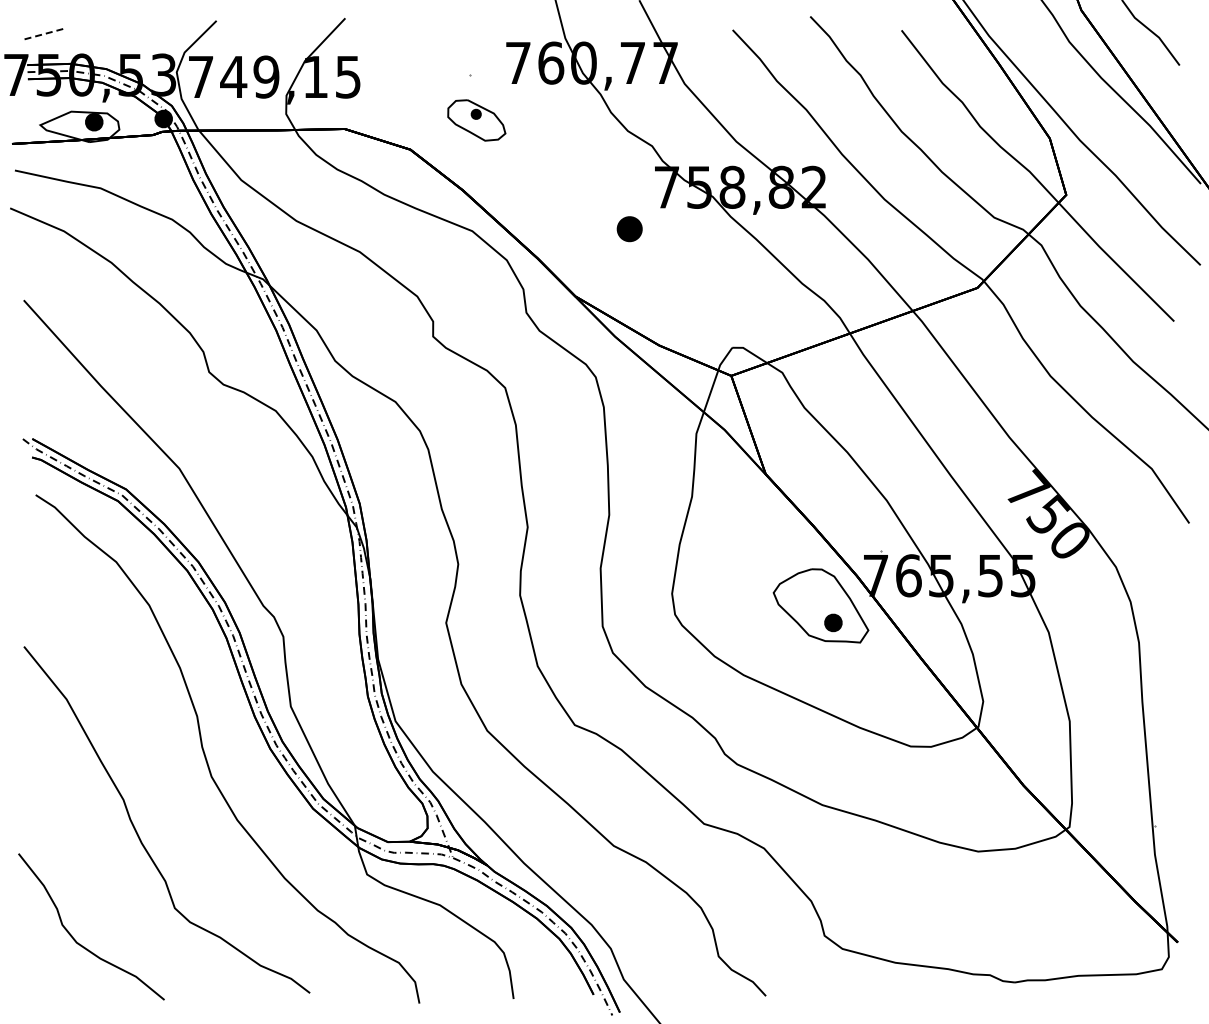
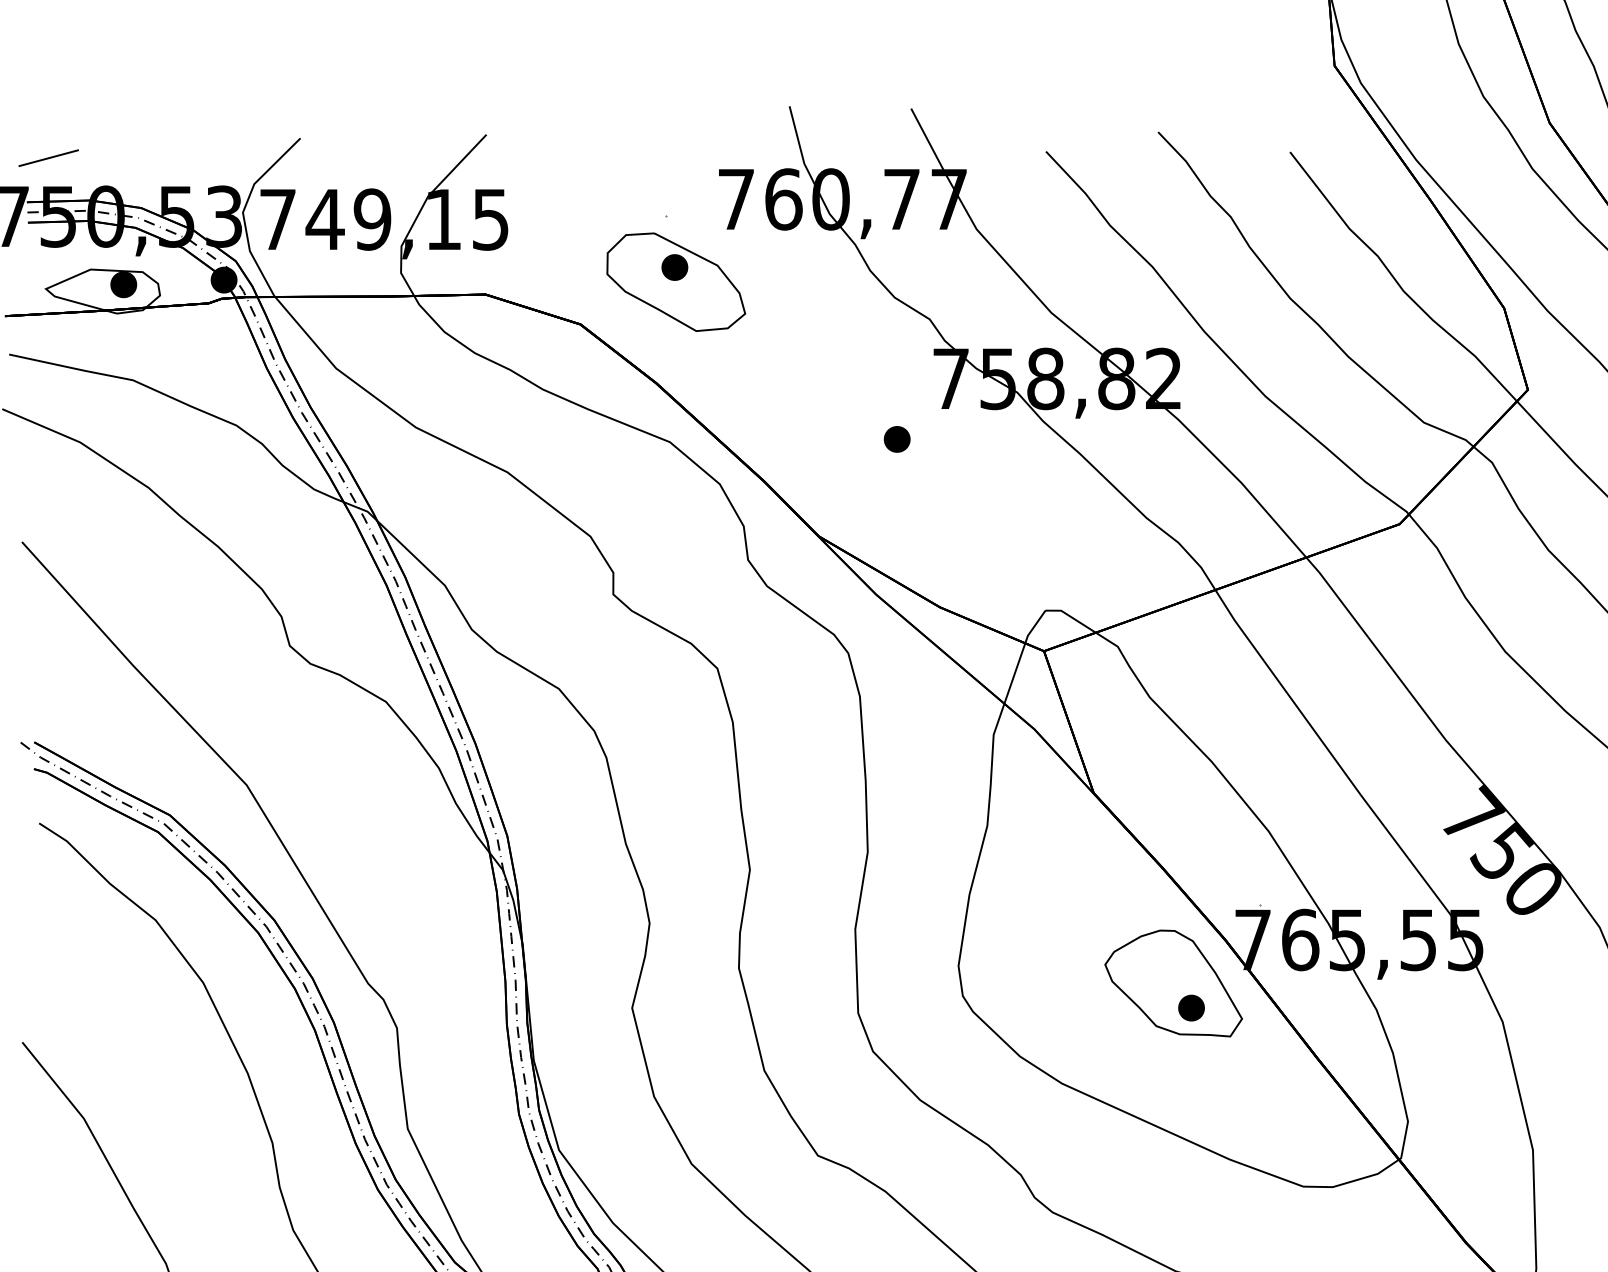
line: (42, 34) -> (48, 158), dashed -> solid
part: (476, 120) -> (675, 282), size x1.67
part: (629, 229) -> (896, 439), size x0.71

